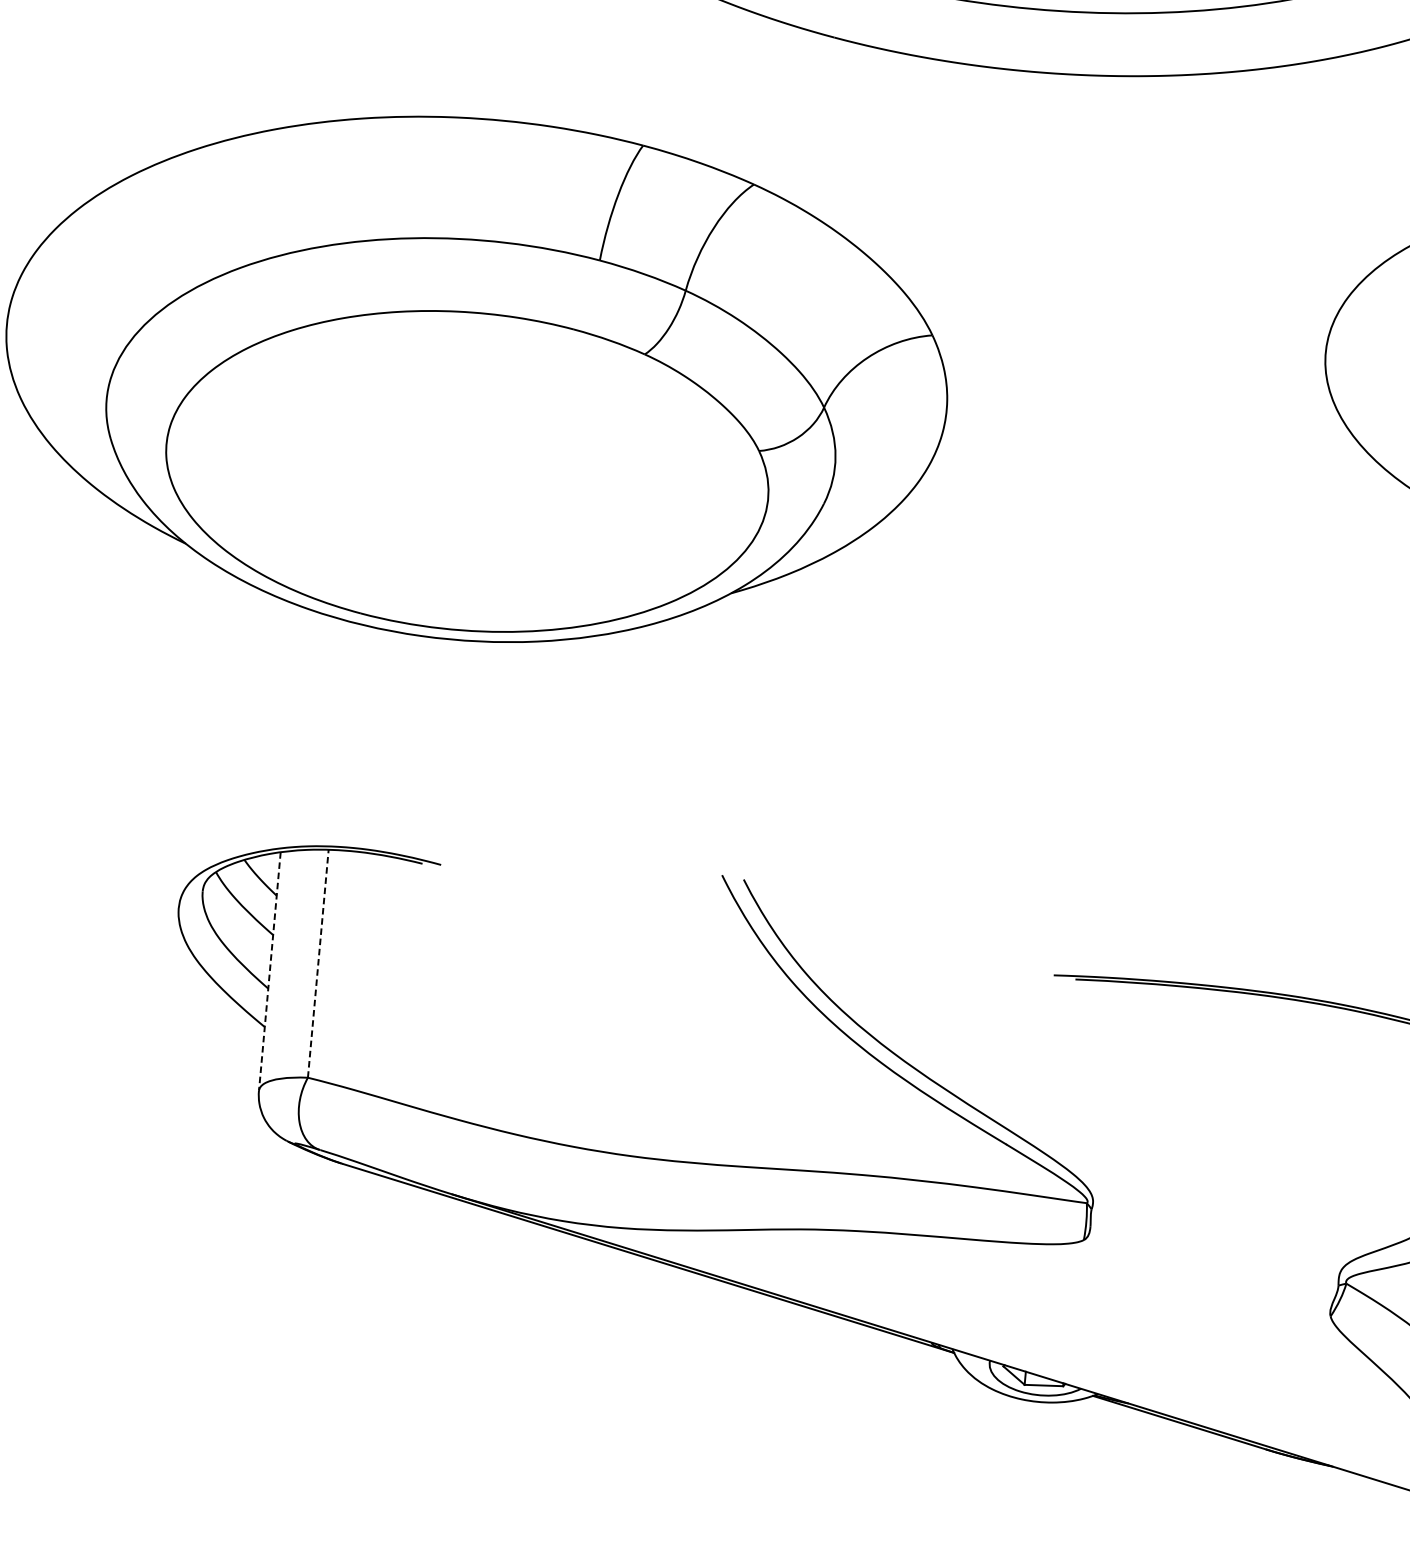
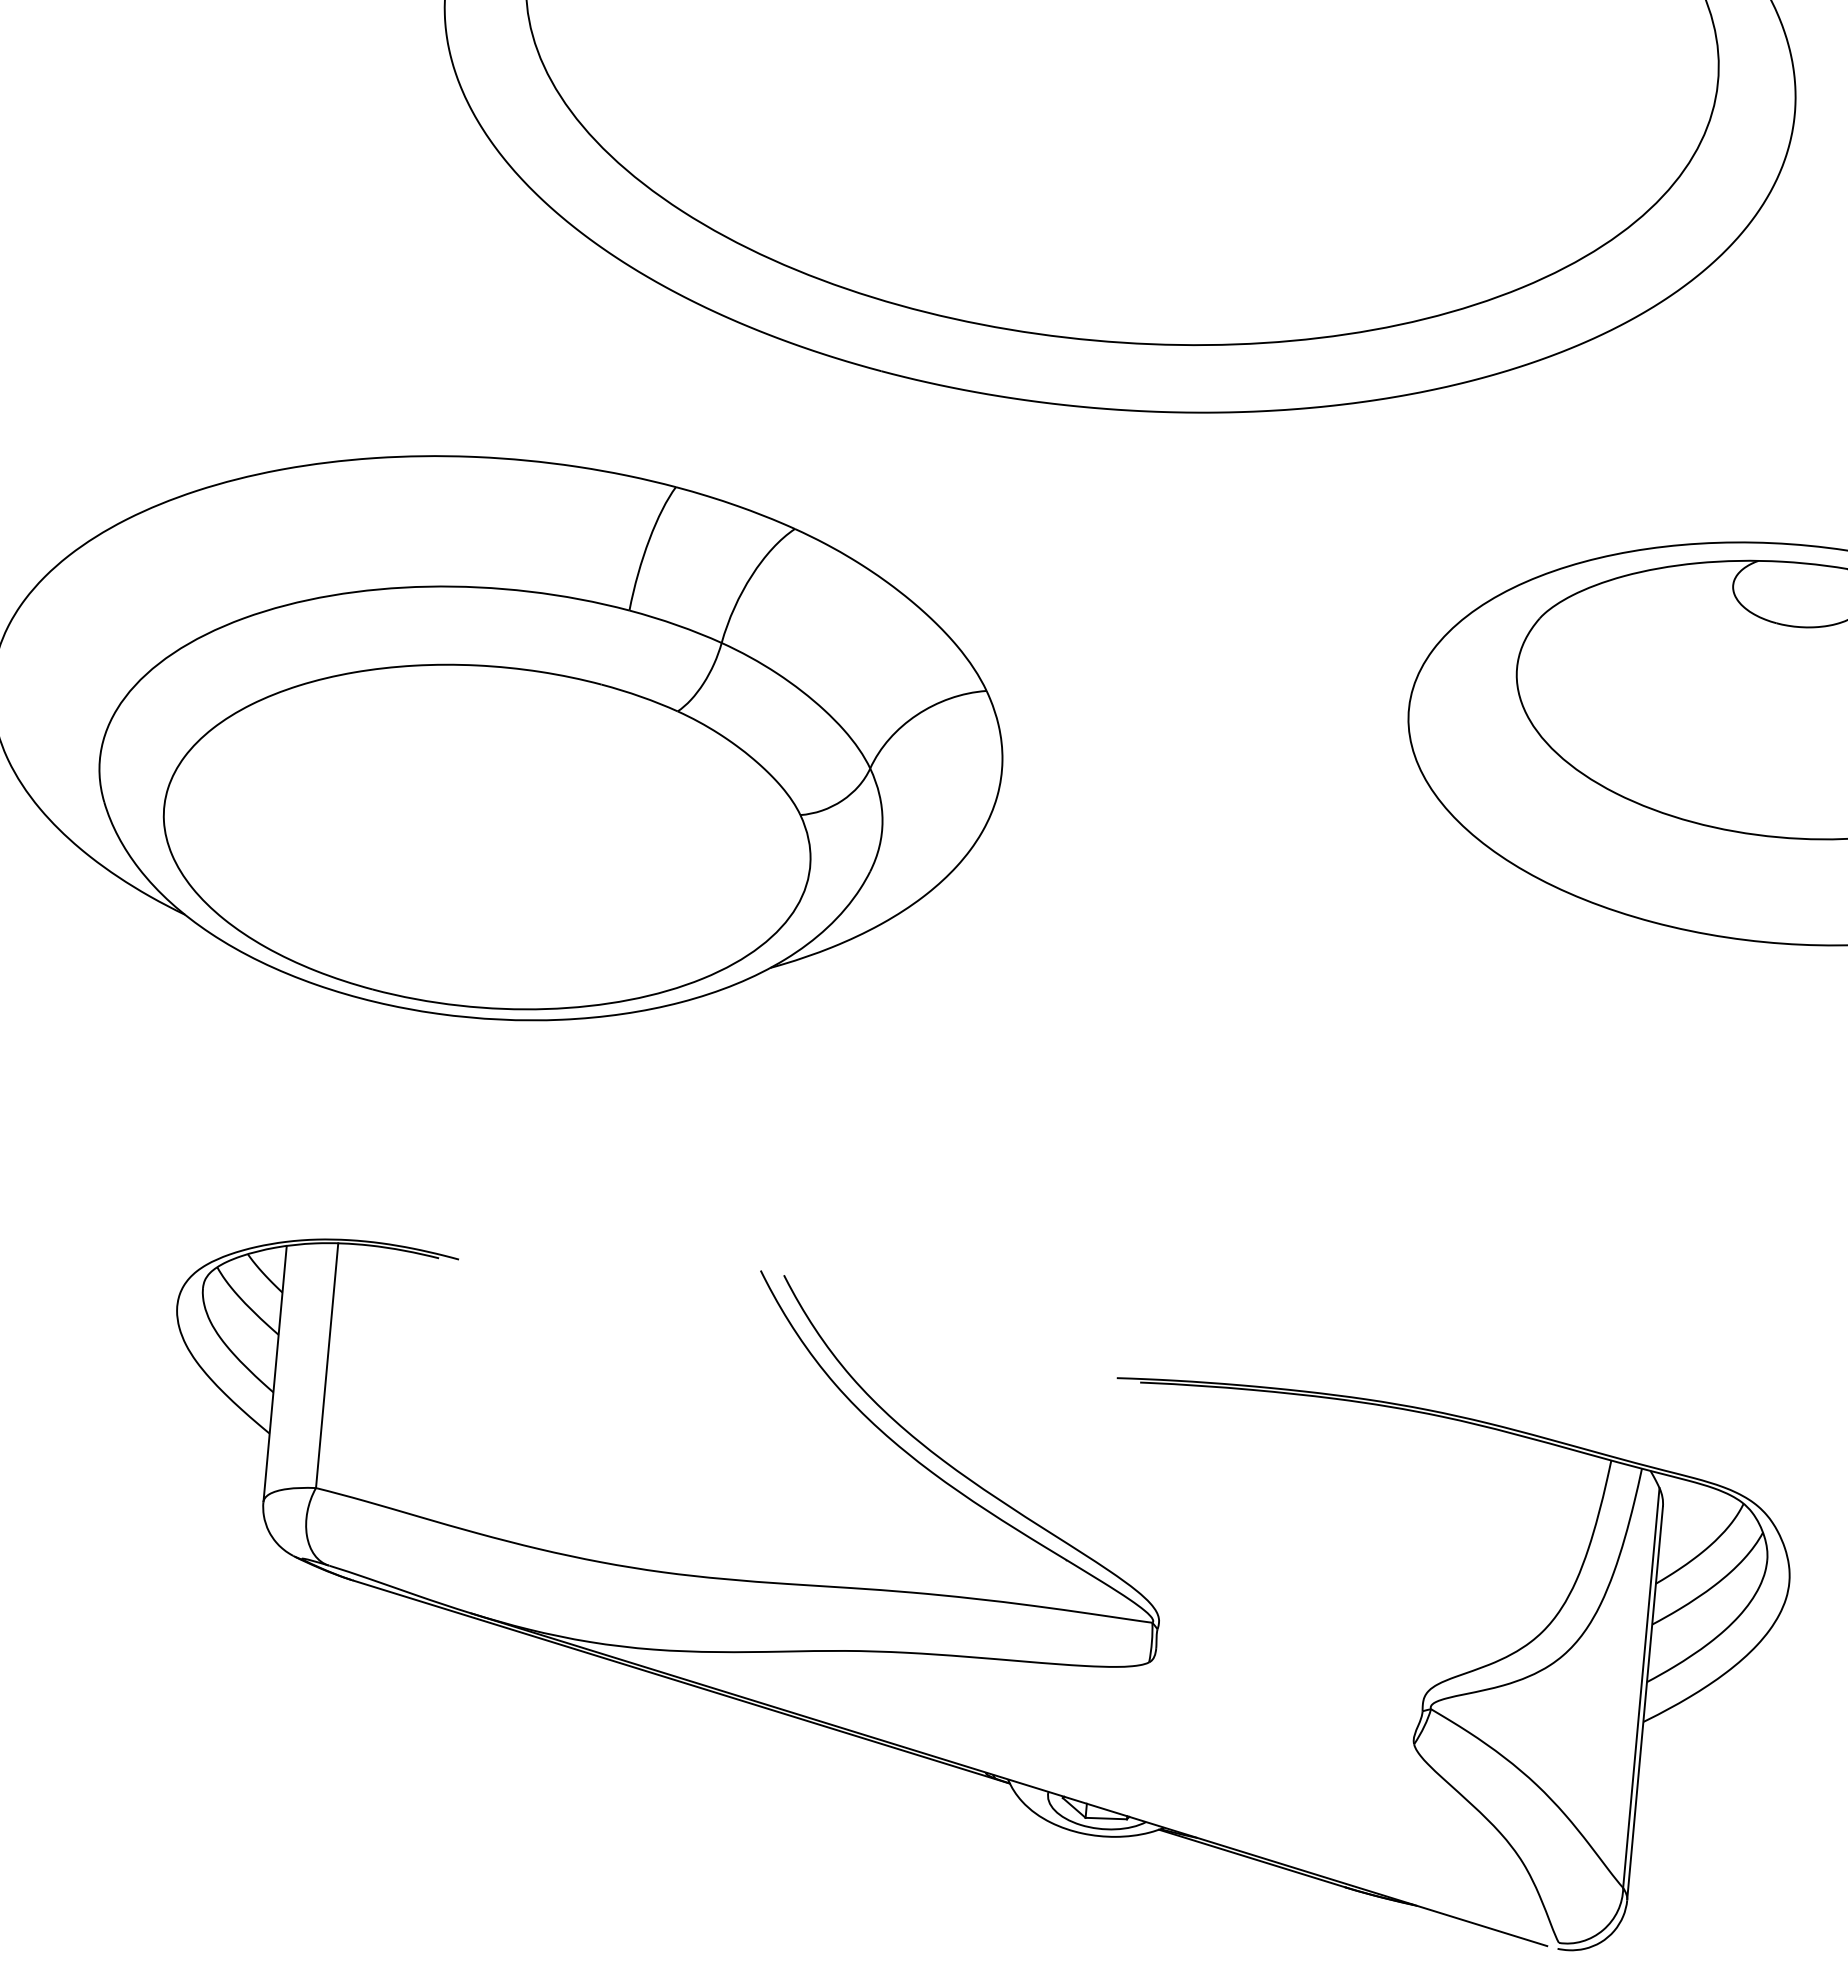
line: (318, 963) -> (327, 1365), dashed -> solid
line: (270, 971) -> (275, 1374), dashed -> solid

